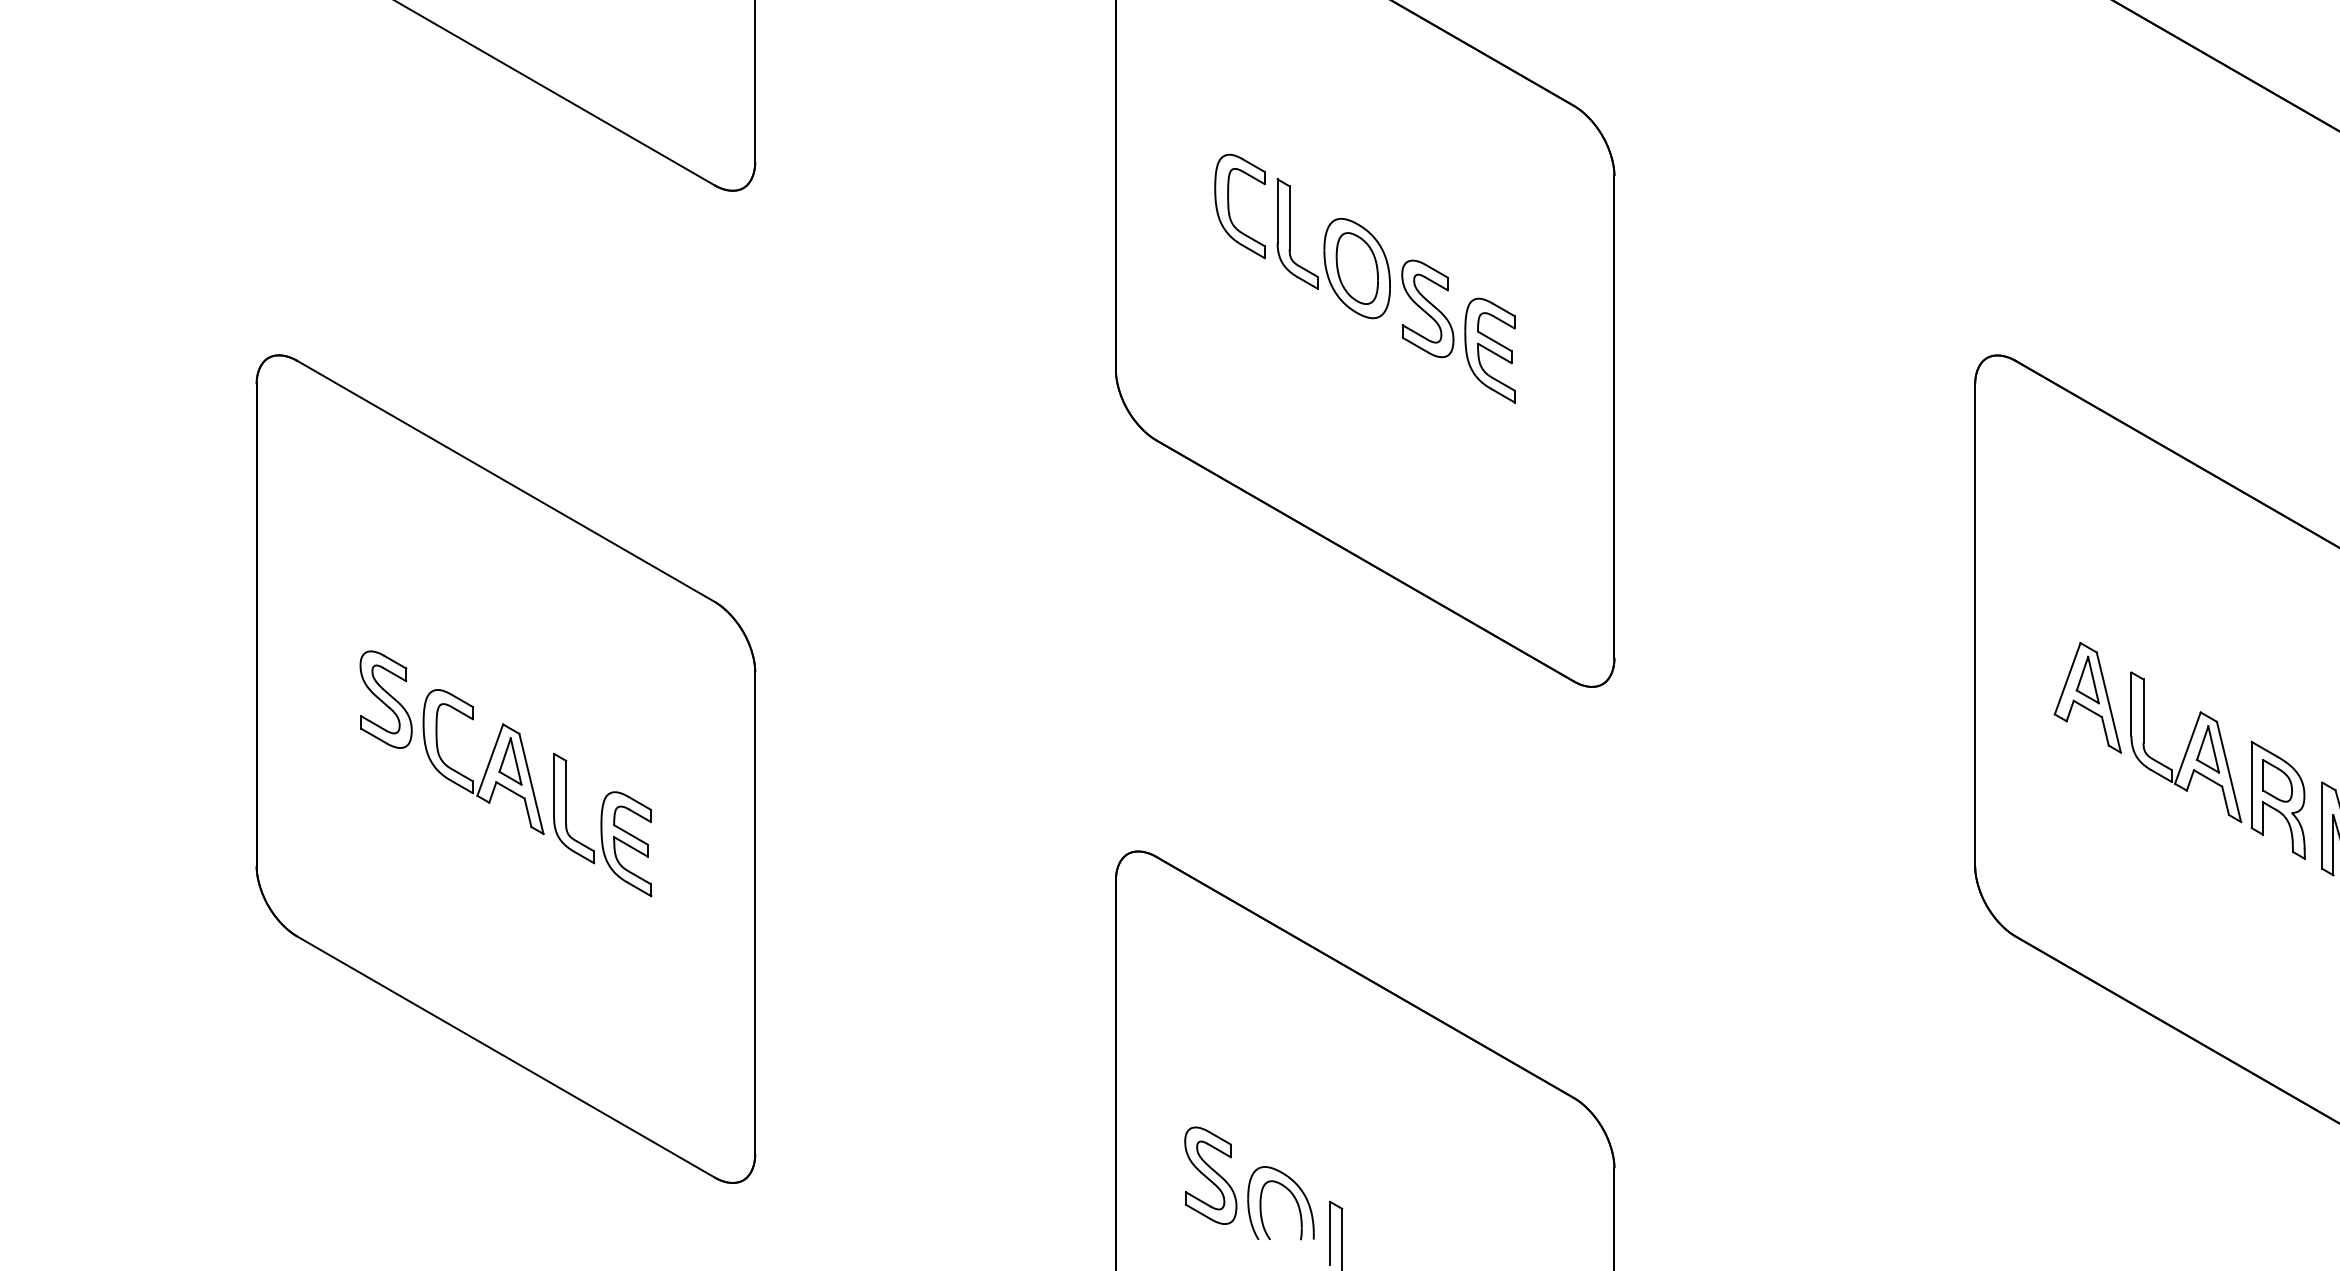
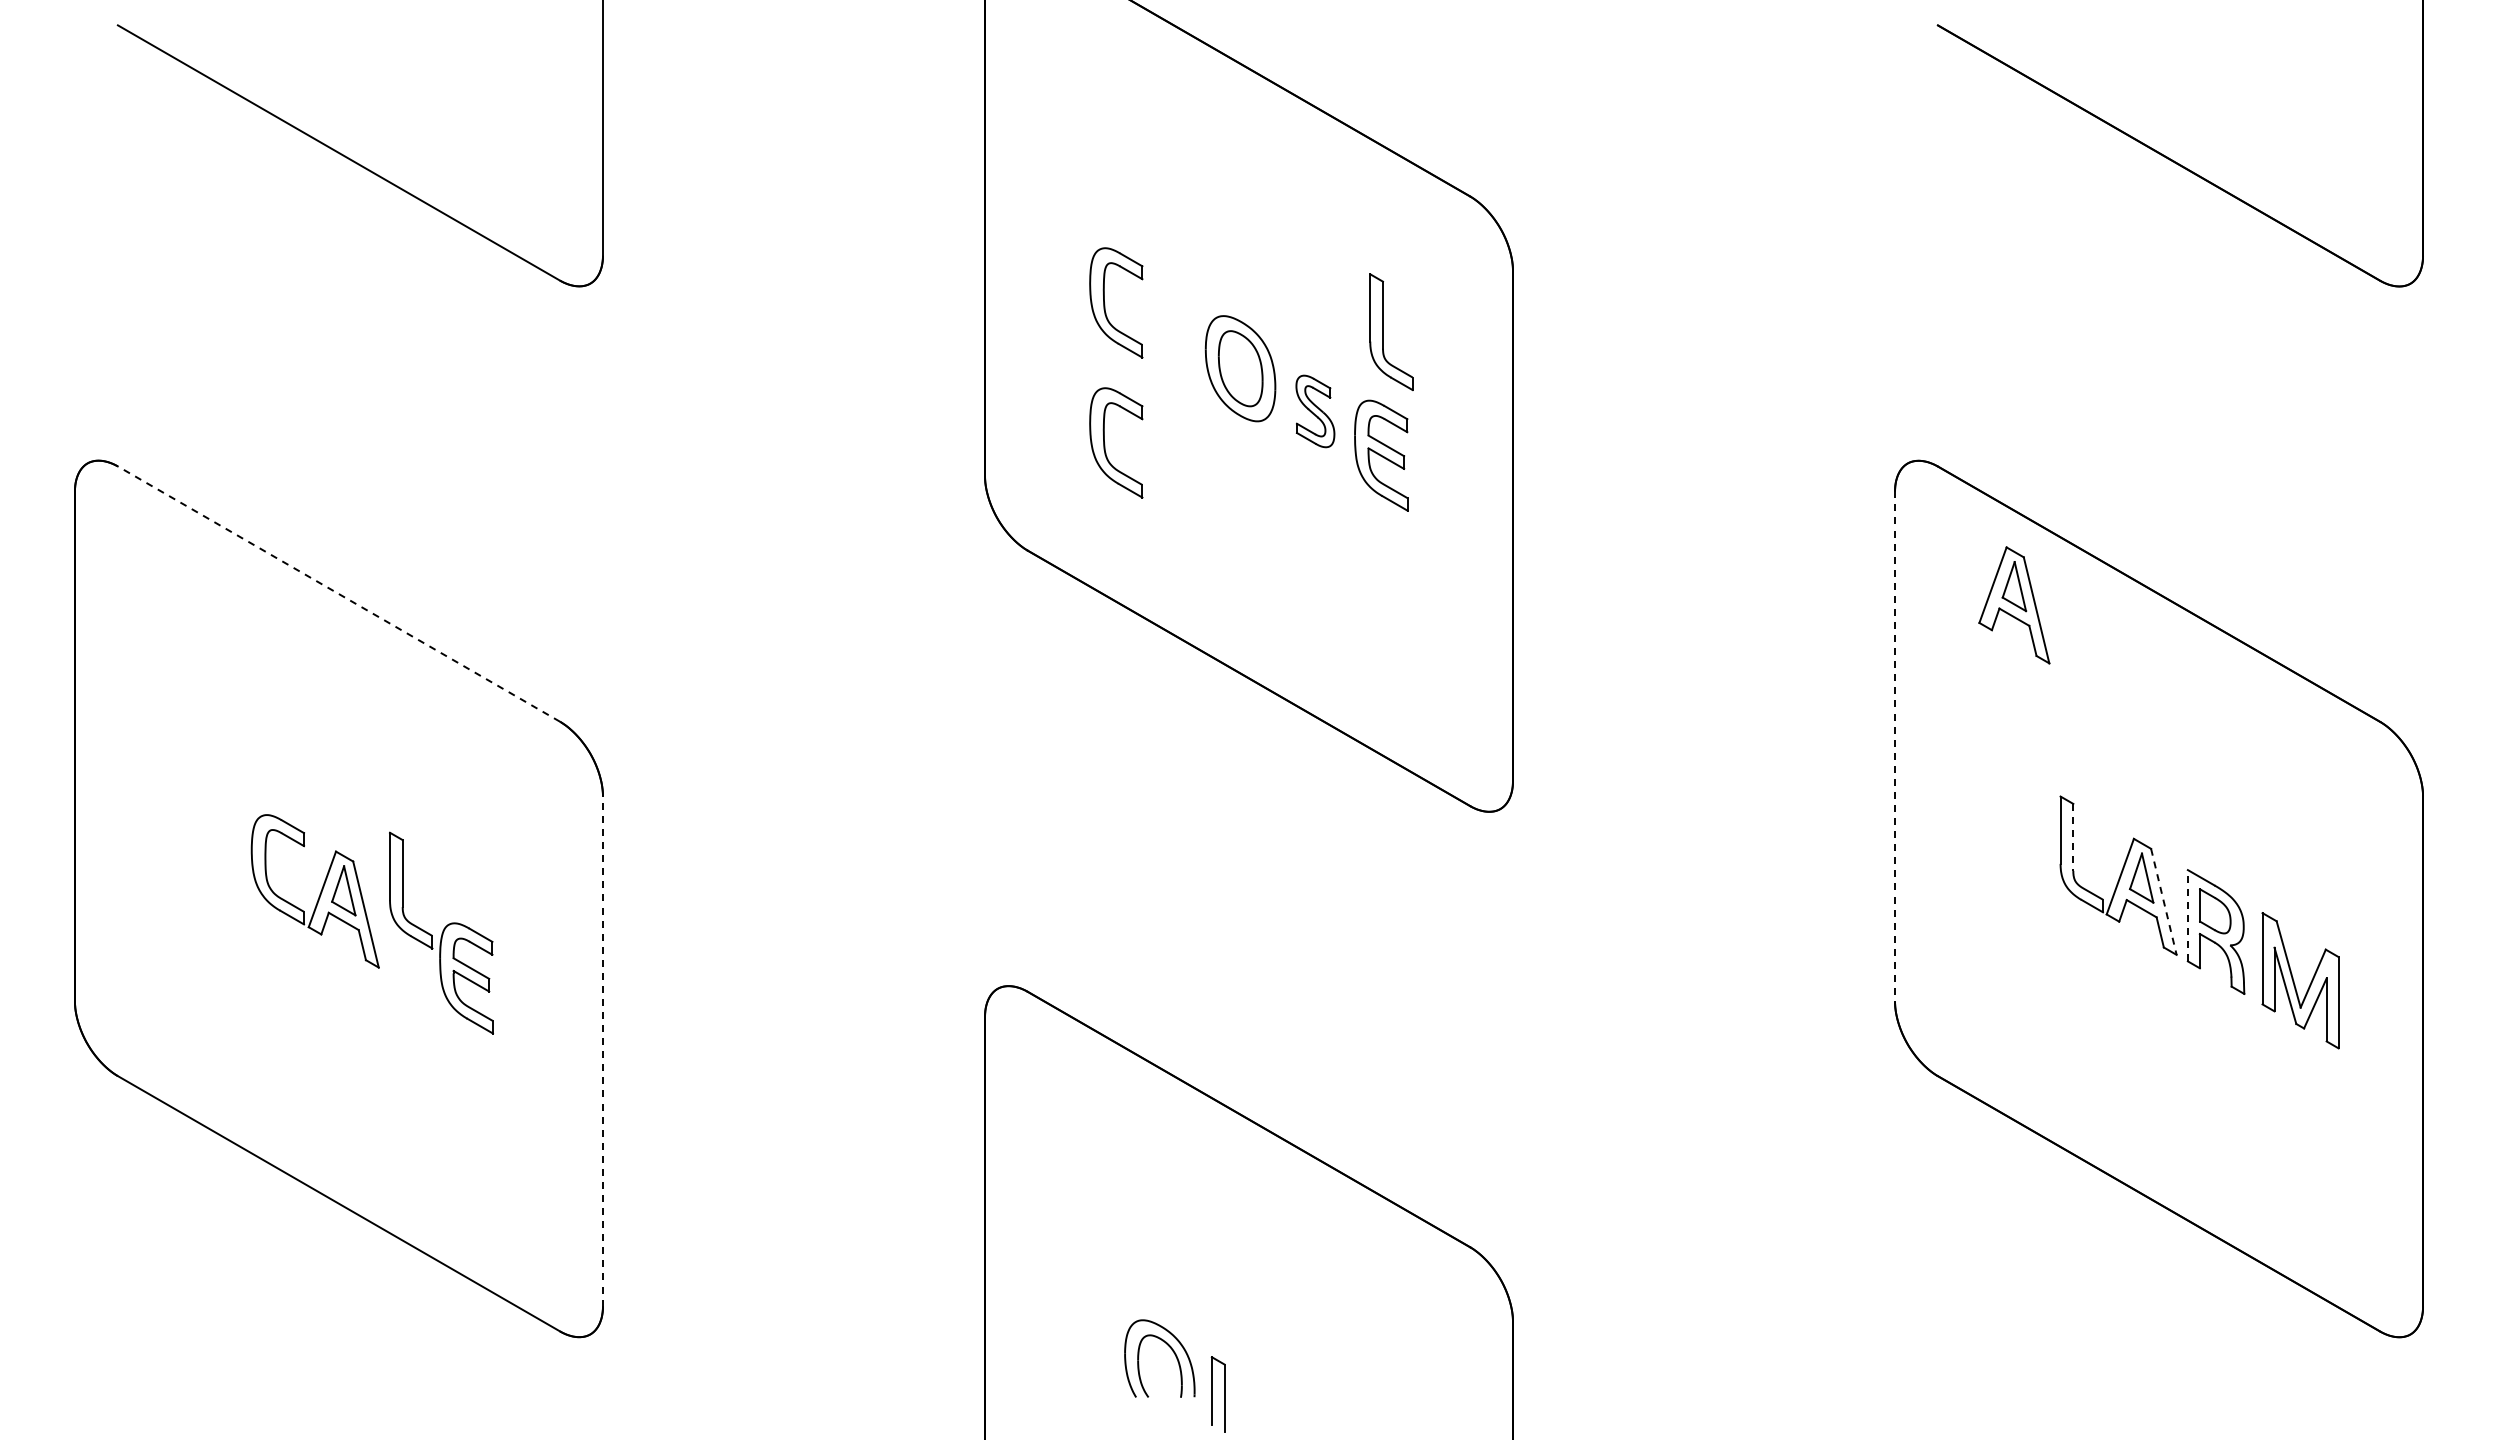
part: (1290, 233) -> (1383, 331), moved
part: (1427, 308) -> (1315, 411), size x0.7
part: (1229, 340) -> (1105, 444), added
line: (505, 480) -> (338, 593), solid -> dashed
line: (1975, 626) -> (1895, 747), solid -> dashed
part: (2087, 697) -> (2014, 605), moved
part: (386, 699) -> (212, 825), removed
line: (2143, 711) -> (2073, 837), solid -> dashed
line: (2228, 771) -> (2163, 901), solid -> dashed
line: (2251, 784) -> (2187, 915), solid -> dashed
part: (566, 808) -> (403, 890), moved
line: (754, 912) -> (602, 1050), solid -> dashed
part: (1210, 1175) -> (1085, 1329), removed

